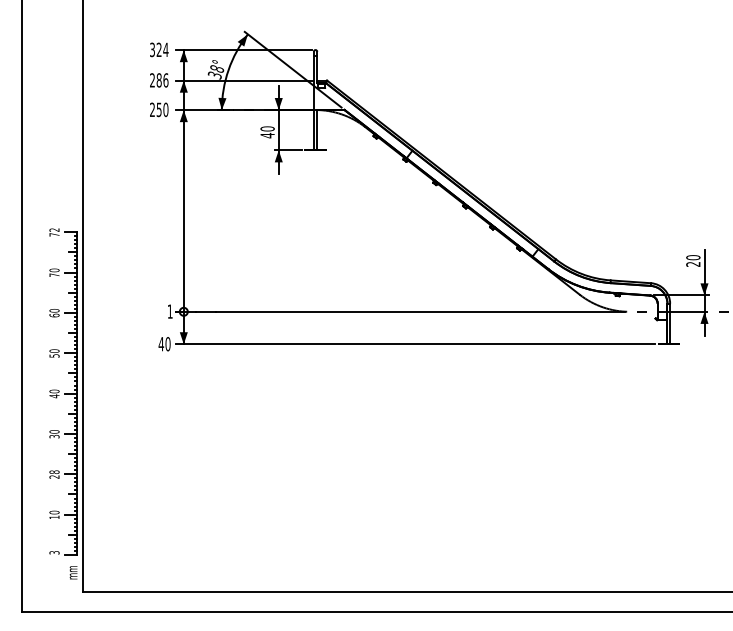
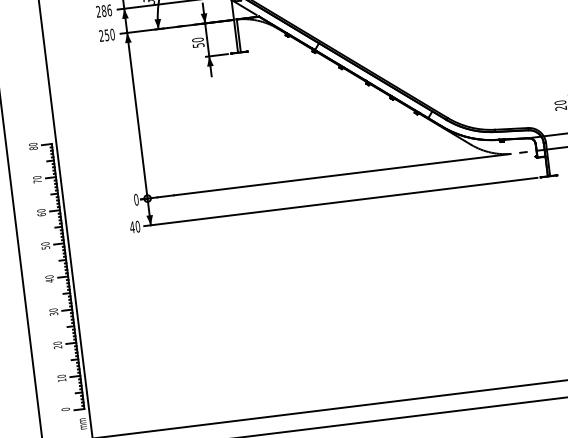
text: (267, 135) -> (198, 45), 40 -> 50
text: (54, 232) -> (33, 146), 72 -> 80
text: (169, 311) -> (135, 199), 1 -> 0
text: (54, 472) -> (57, 343), 28 -> 20
text: (54, 552) -> (65, 409), 3 -> 0

